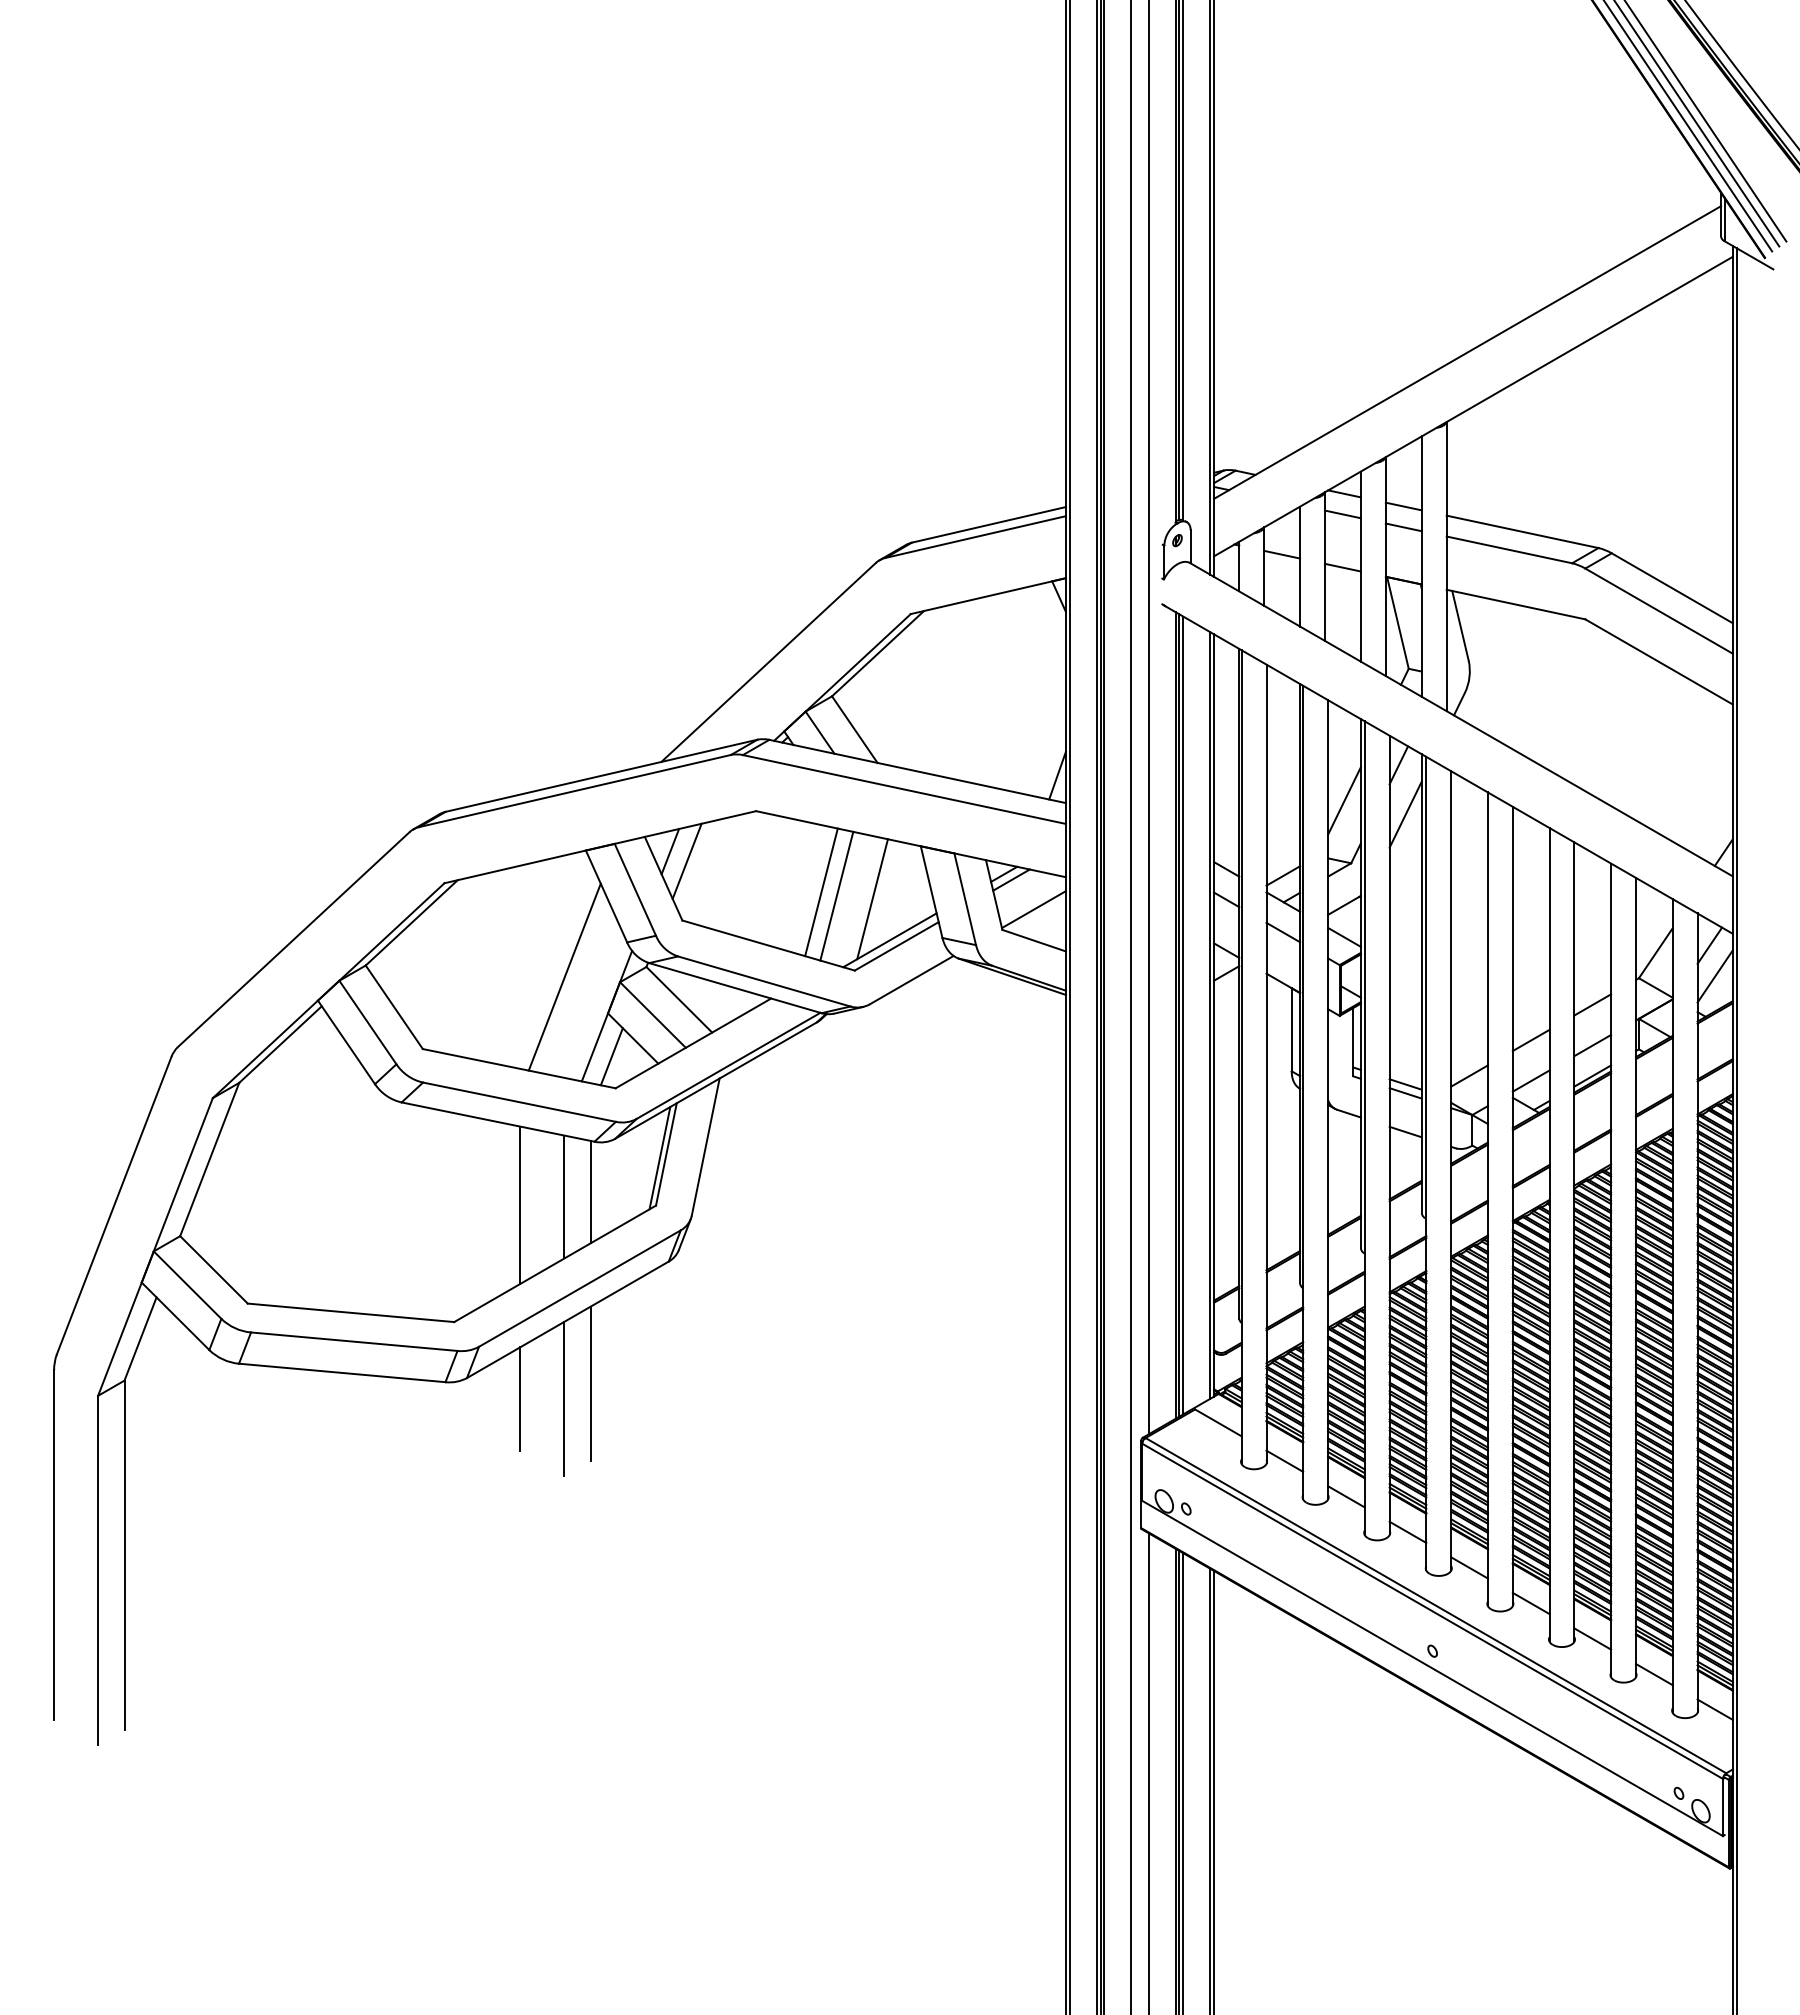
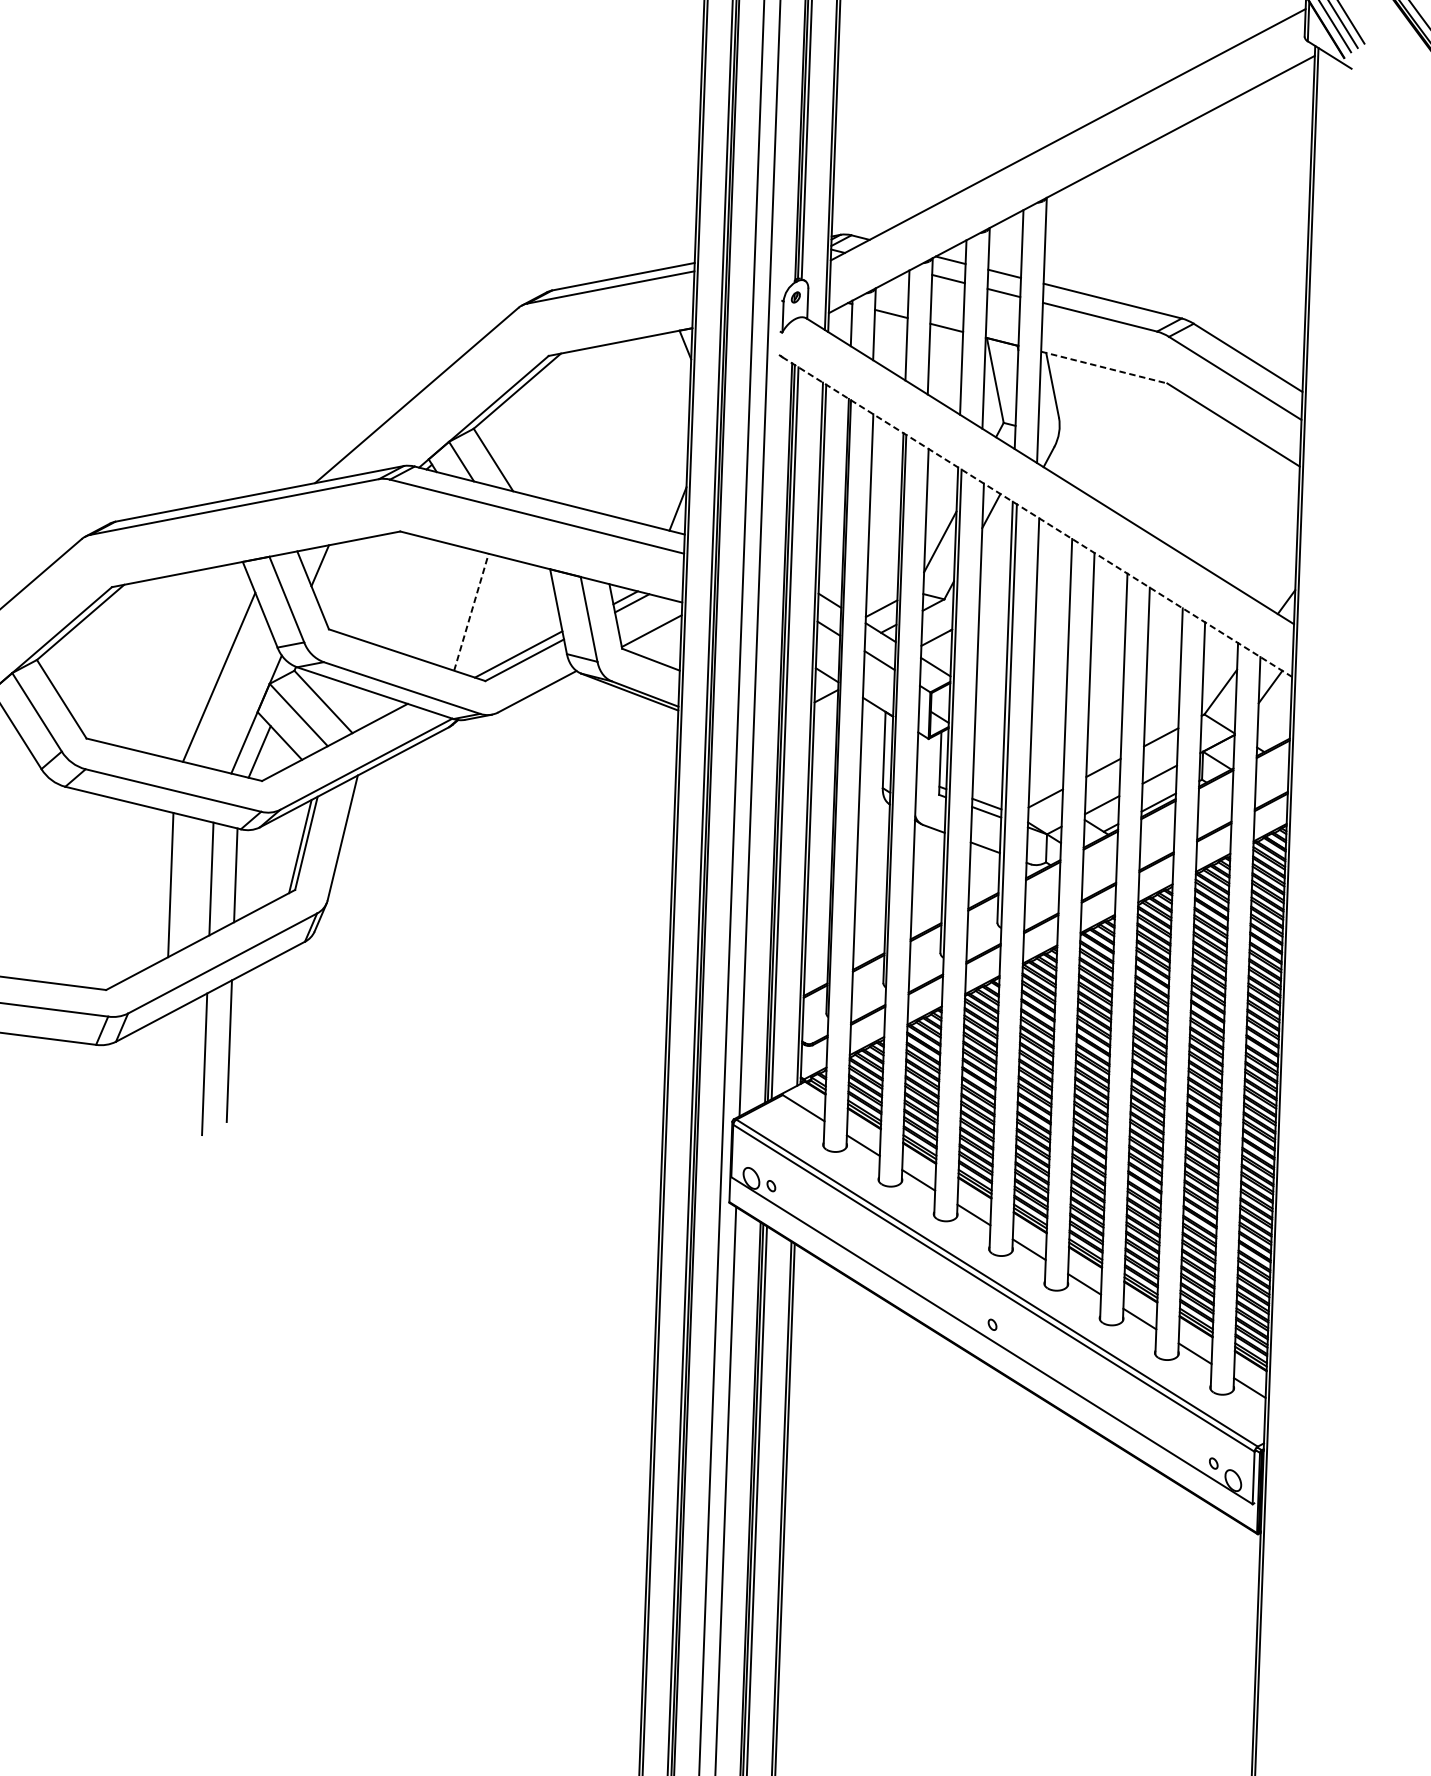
line: (1516, 604) -> (1104, 367), solid -> dashed
line: (1448, 769) -> (1036, 516), solid -> dashed
line: (1405, 814) -> (995, 556), removed
line: (686, 860) -> (334, 574), removed
line: (821, 892) -> (457, 608), removed
line: (836, 895) -> (471, 611), solid -> dashed
line: (872, 899) -> (504, 616), removed
line: (1714, 976) -> (1273, 715), removed
line: (520, 1398) -> (164, 1062), removed

